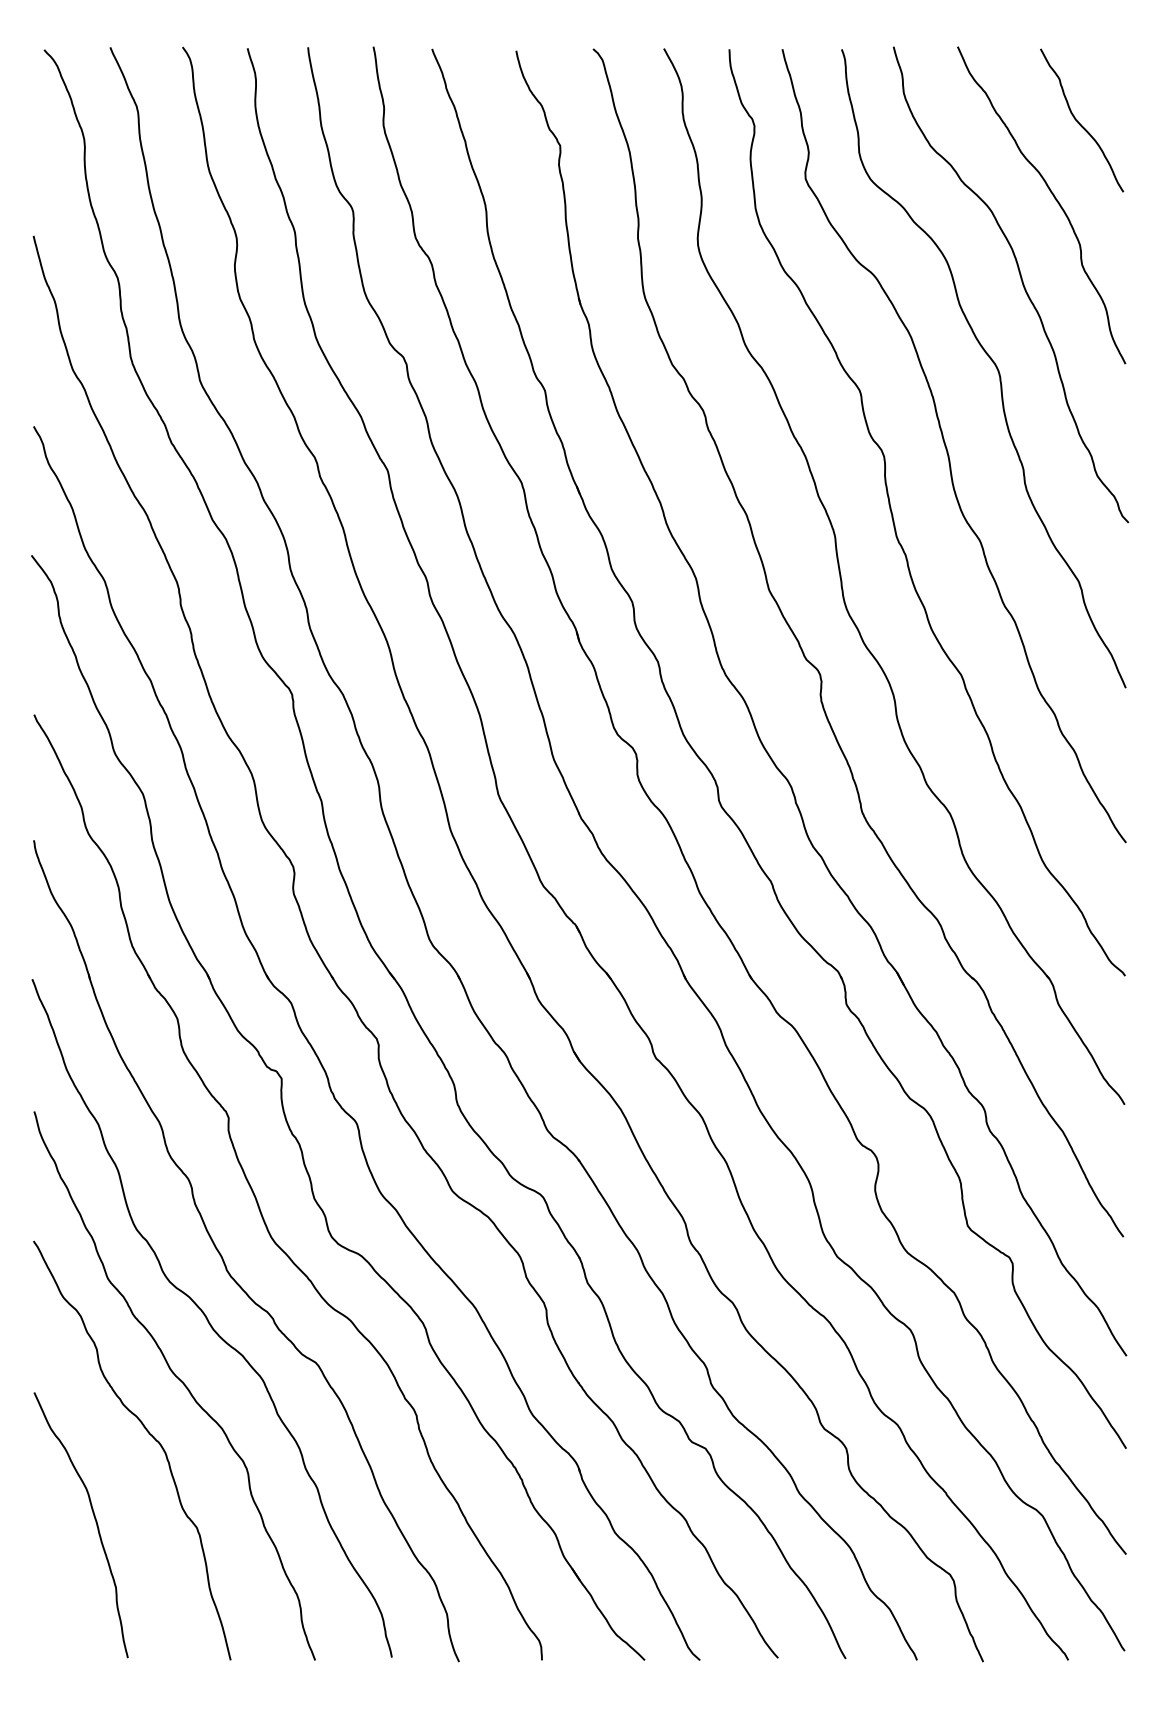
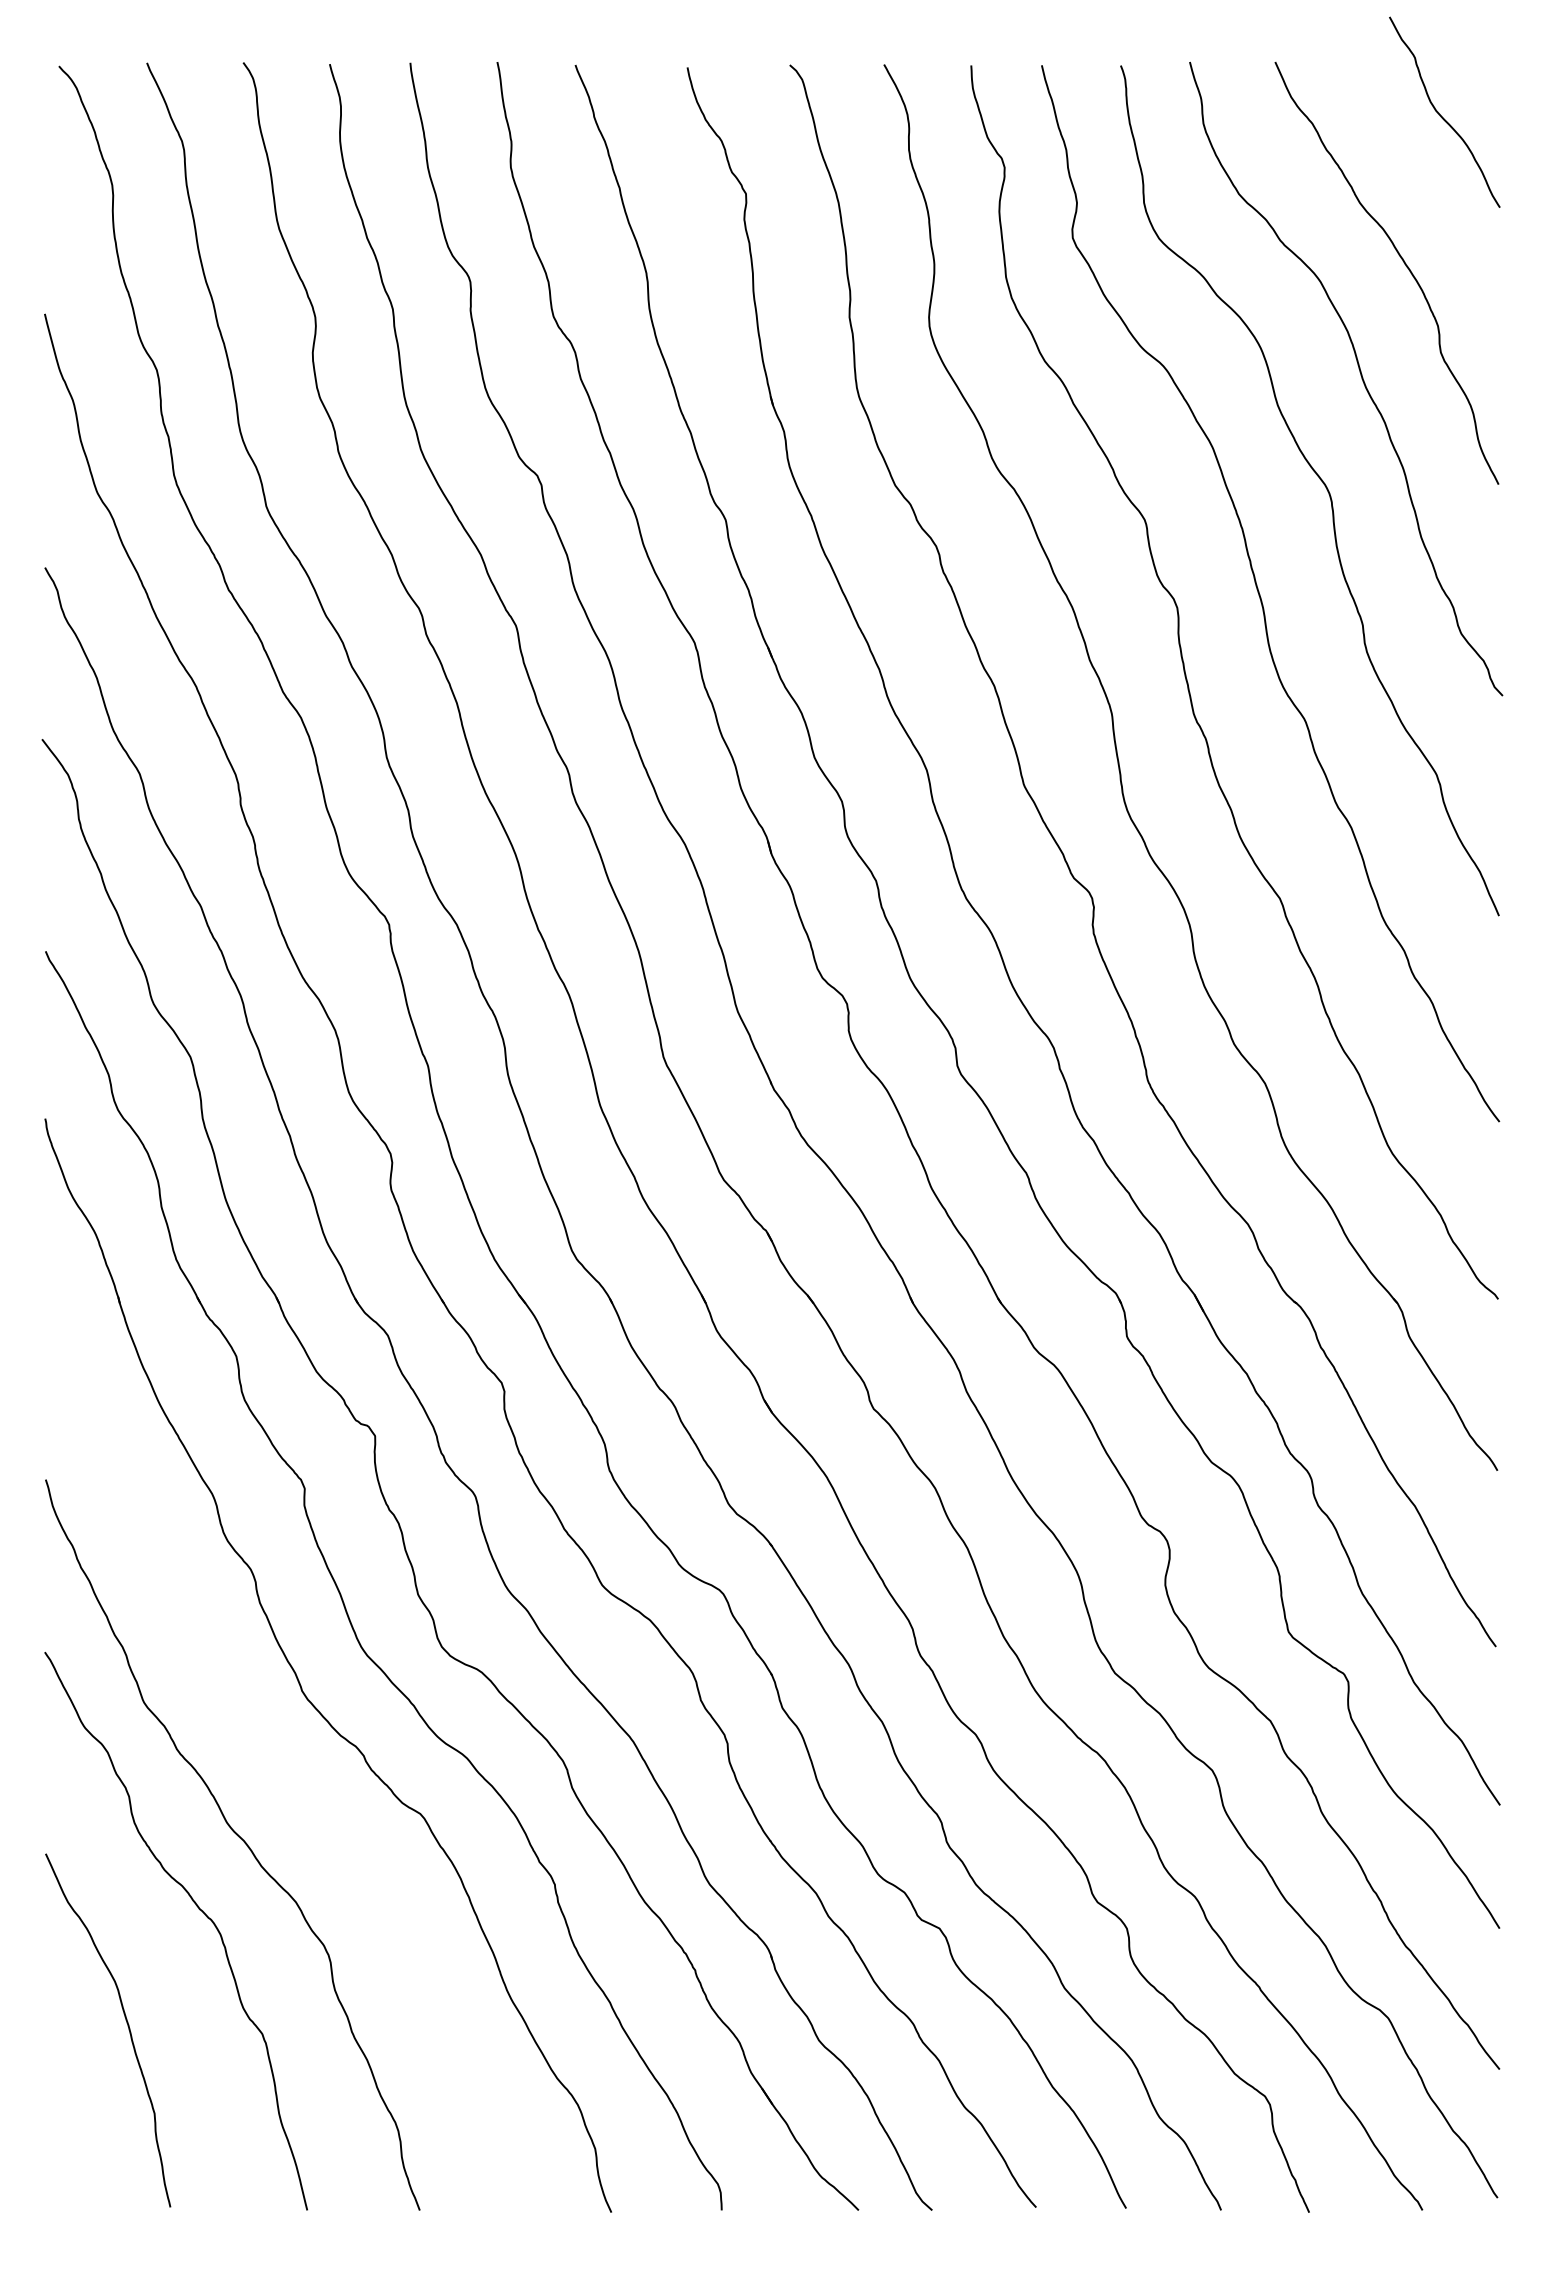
curve: (1078, 122) -> (1440, 114), moved
curve: (208, 1319) -> (277, 1756), removed

